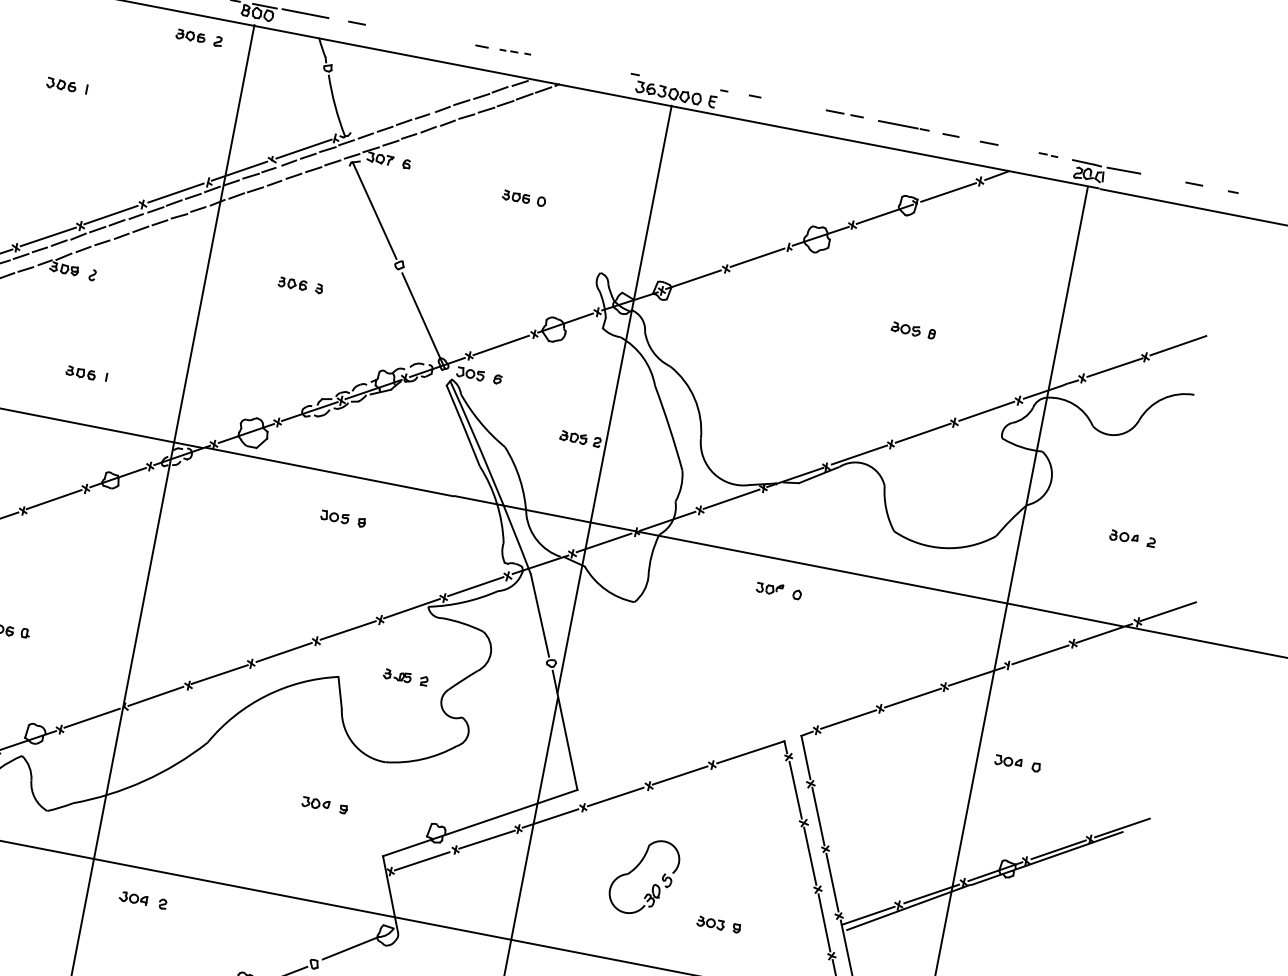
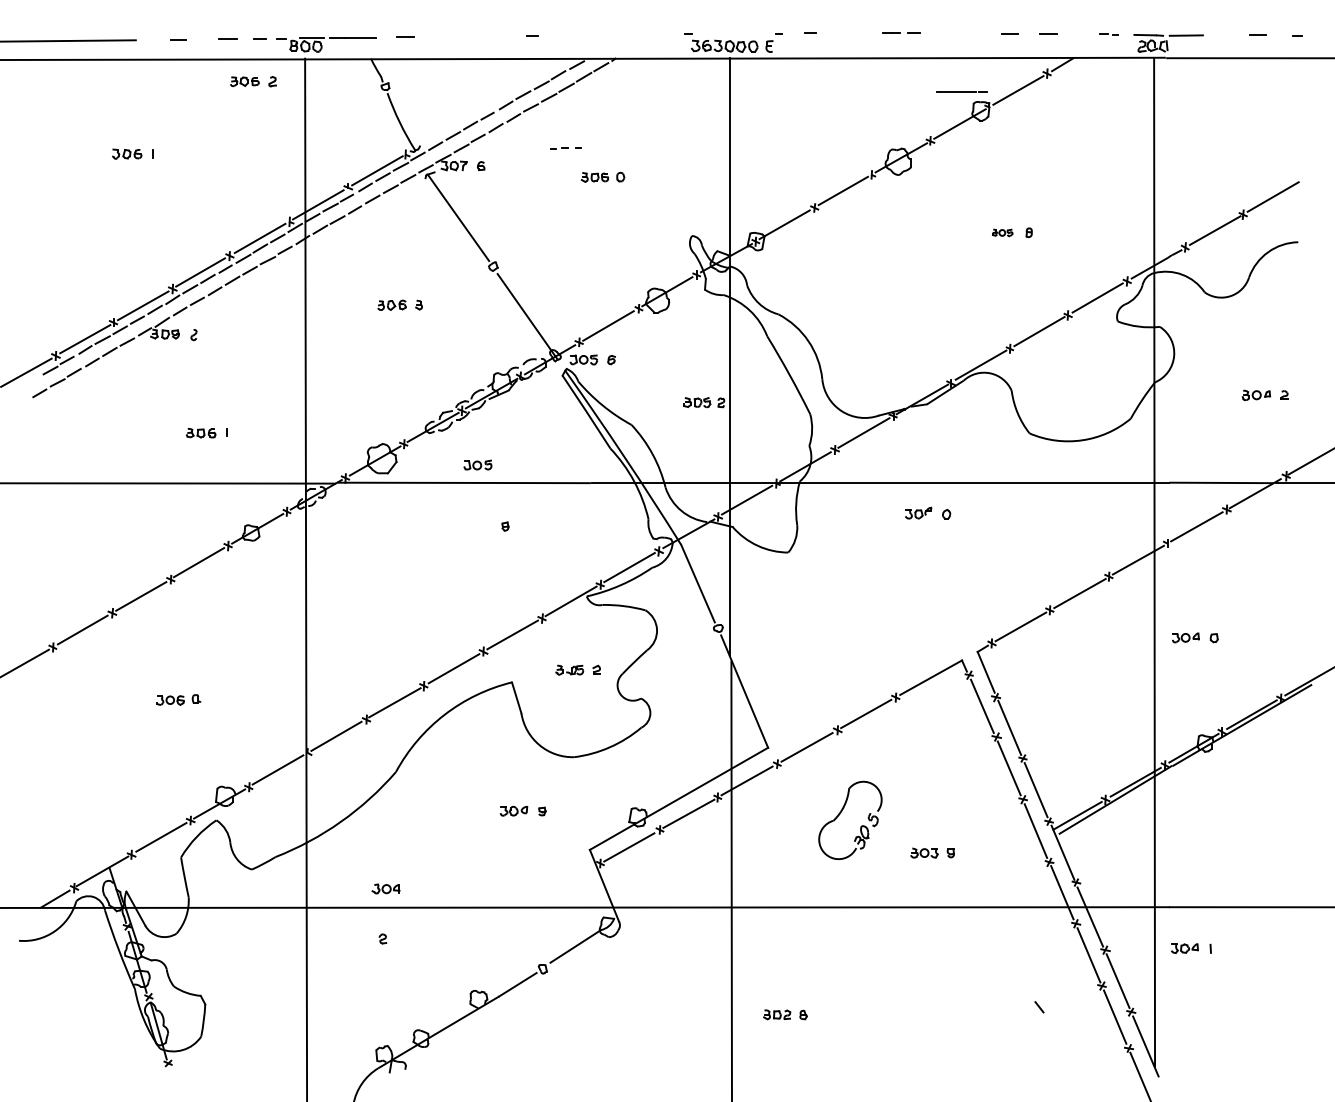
part: (514, 52) -> (565, 148), moved
line: (903, 125) -> (961, 91), moved
part: (905, 328) -> (1002, 232), size x0.7
part: (334, 516) -> (477, 464), moved
part: (133, 897) -> (385, 888), moved

